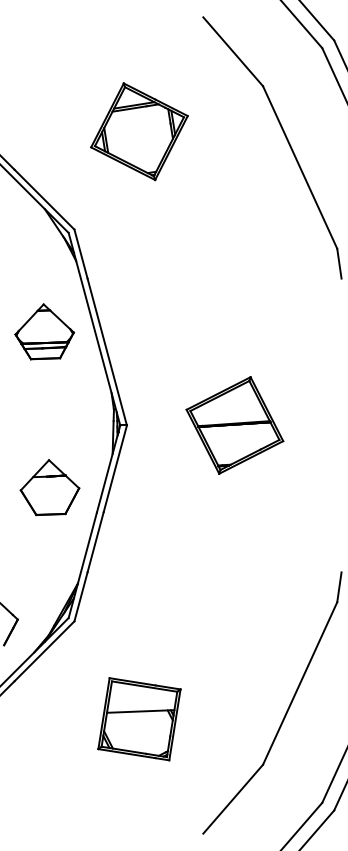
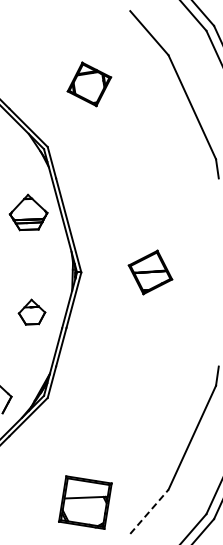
part: (139, 131) -> (89, 84), size x0.7
part: (234, 425) -> (150, 272), size x0.7
part: (49, 486) -> (31, 311), size x0.7
part: (139, 719) -> (85, 502), moved
line: (233, 798) -> (149, 511), solid -> dashed

